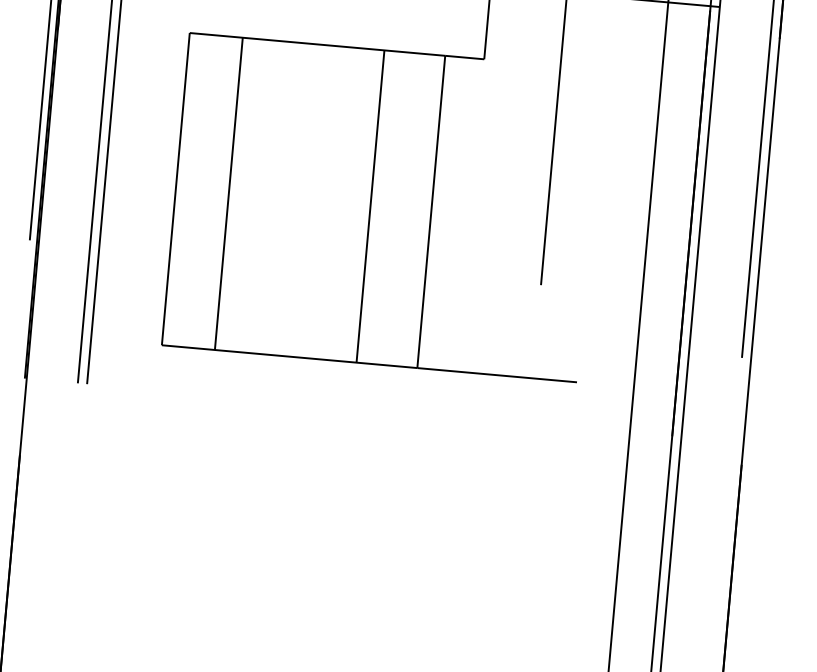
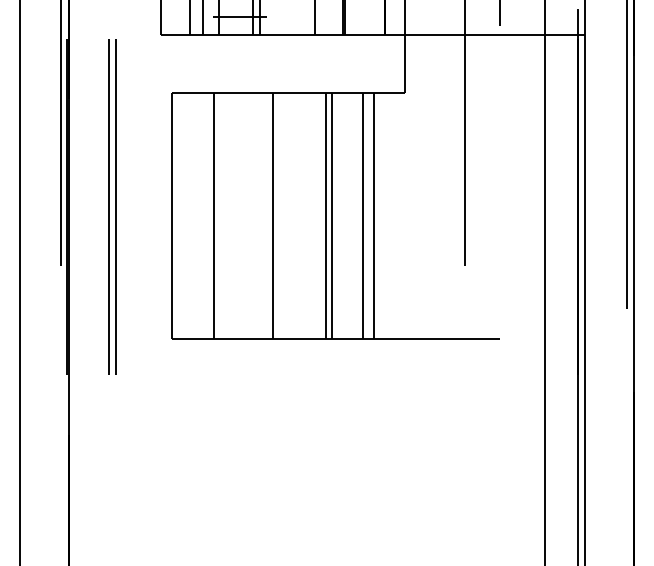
line: (303, 199) -> (272, 215), added
line: (377, 206) -> (331, 215), added
line: (418, 210) -> (363, 215), added

